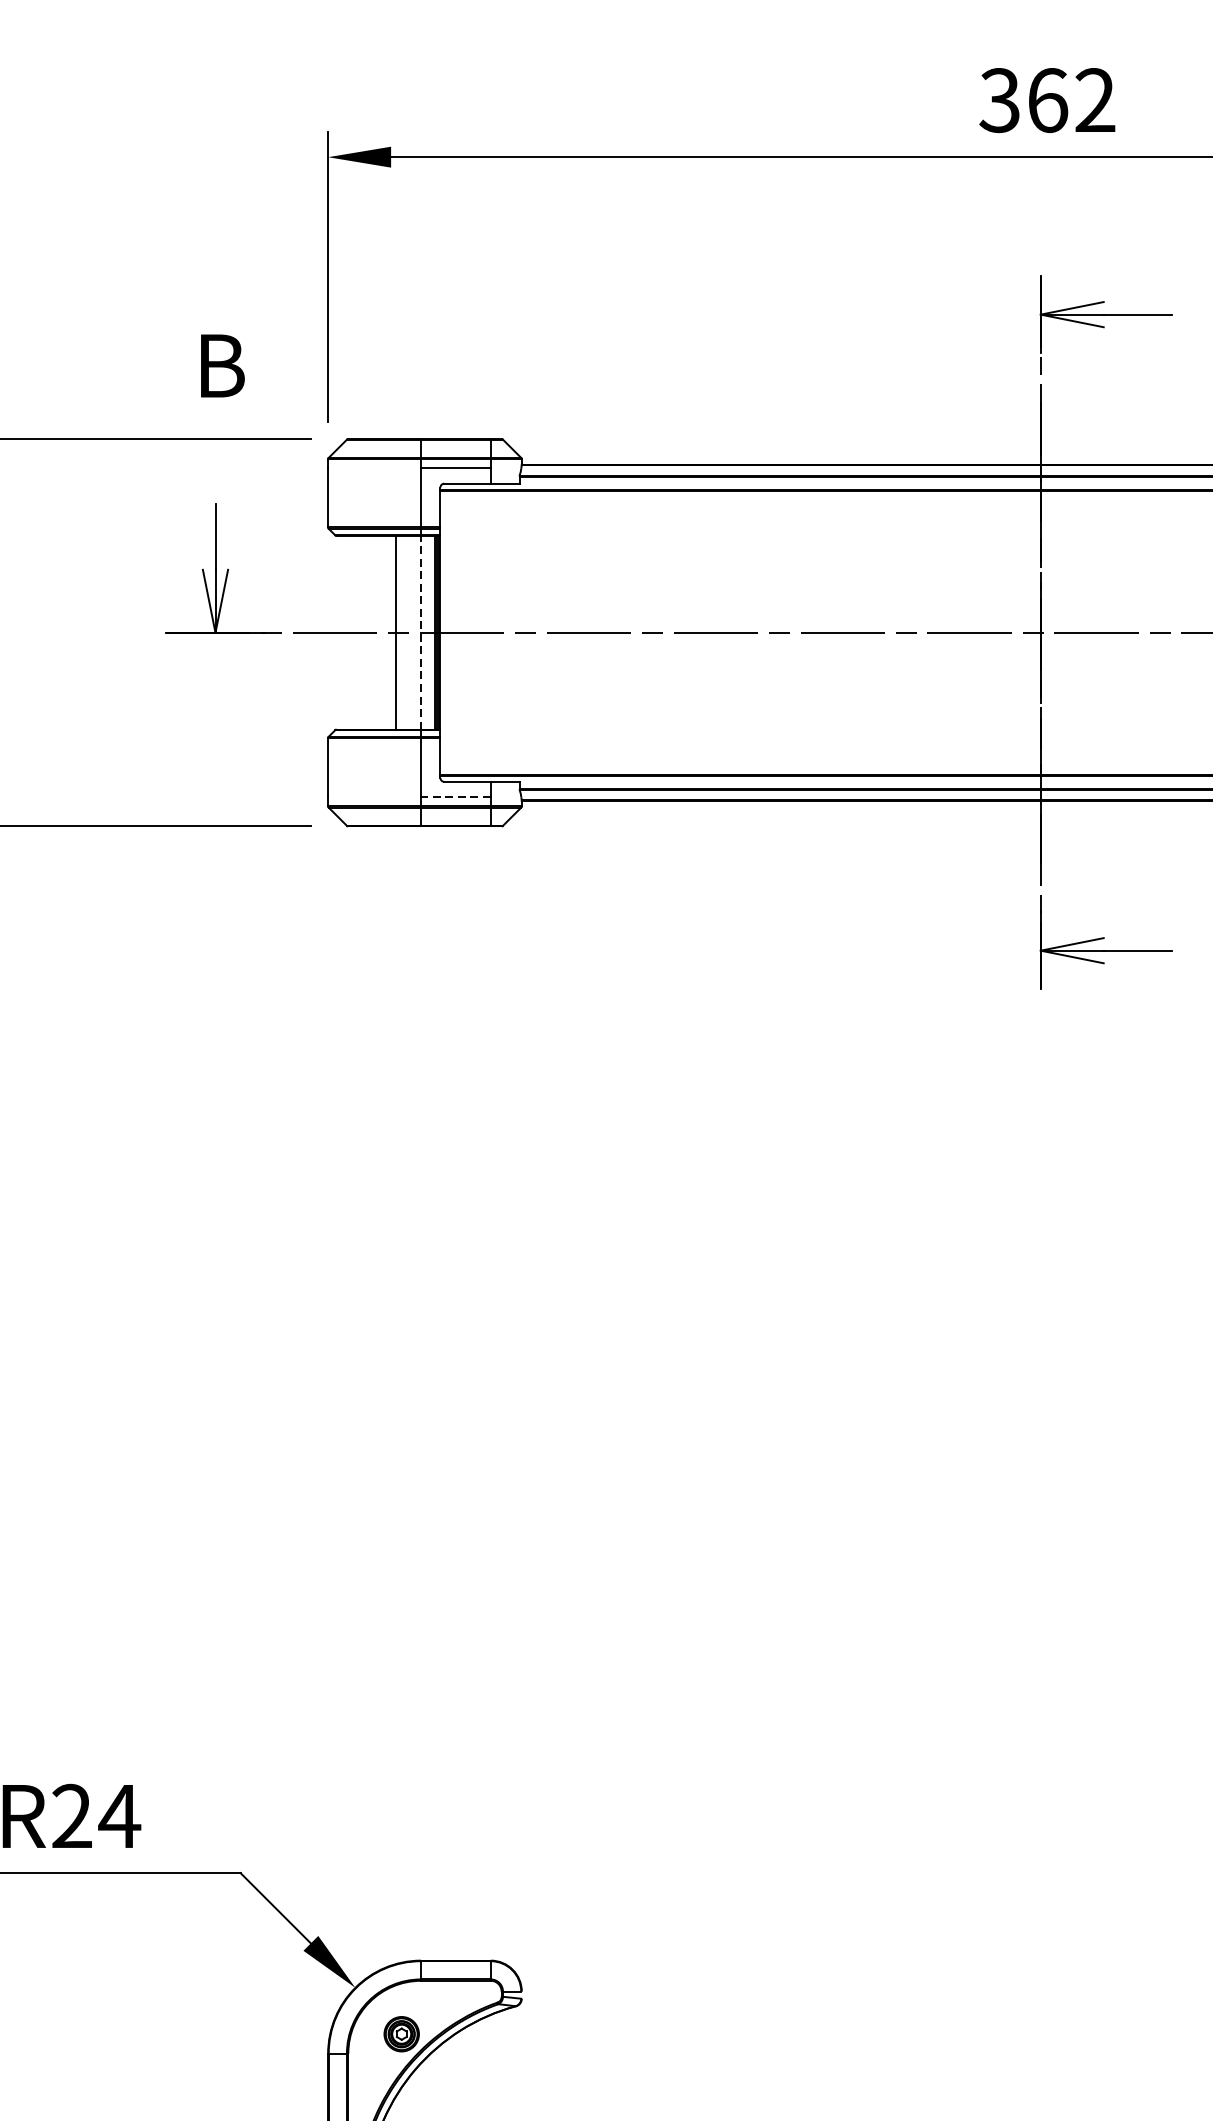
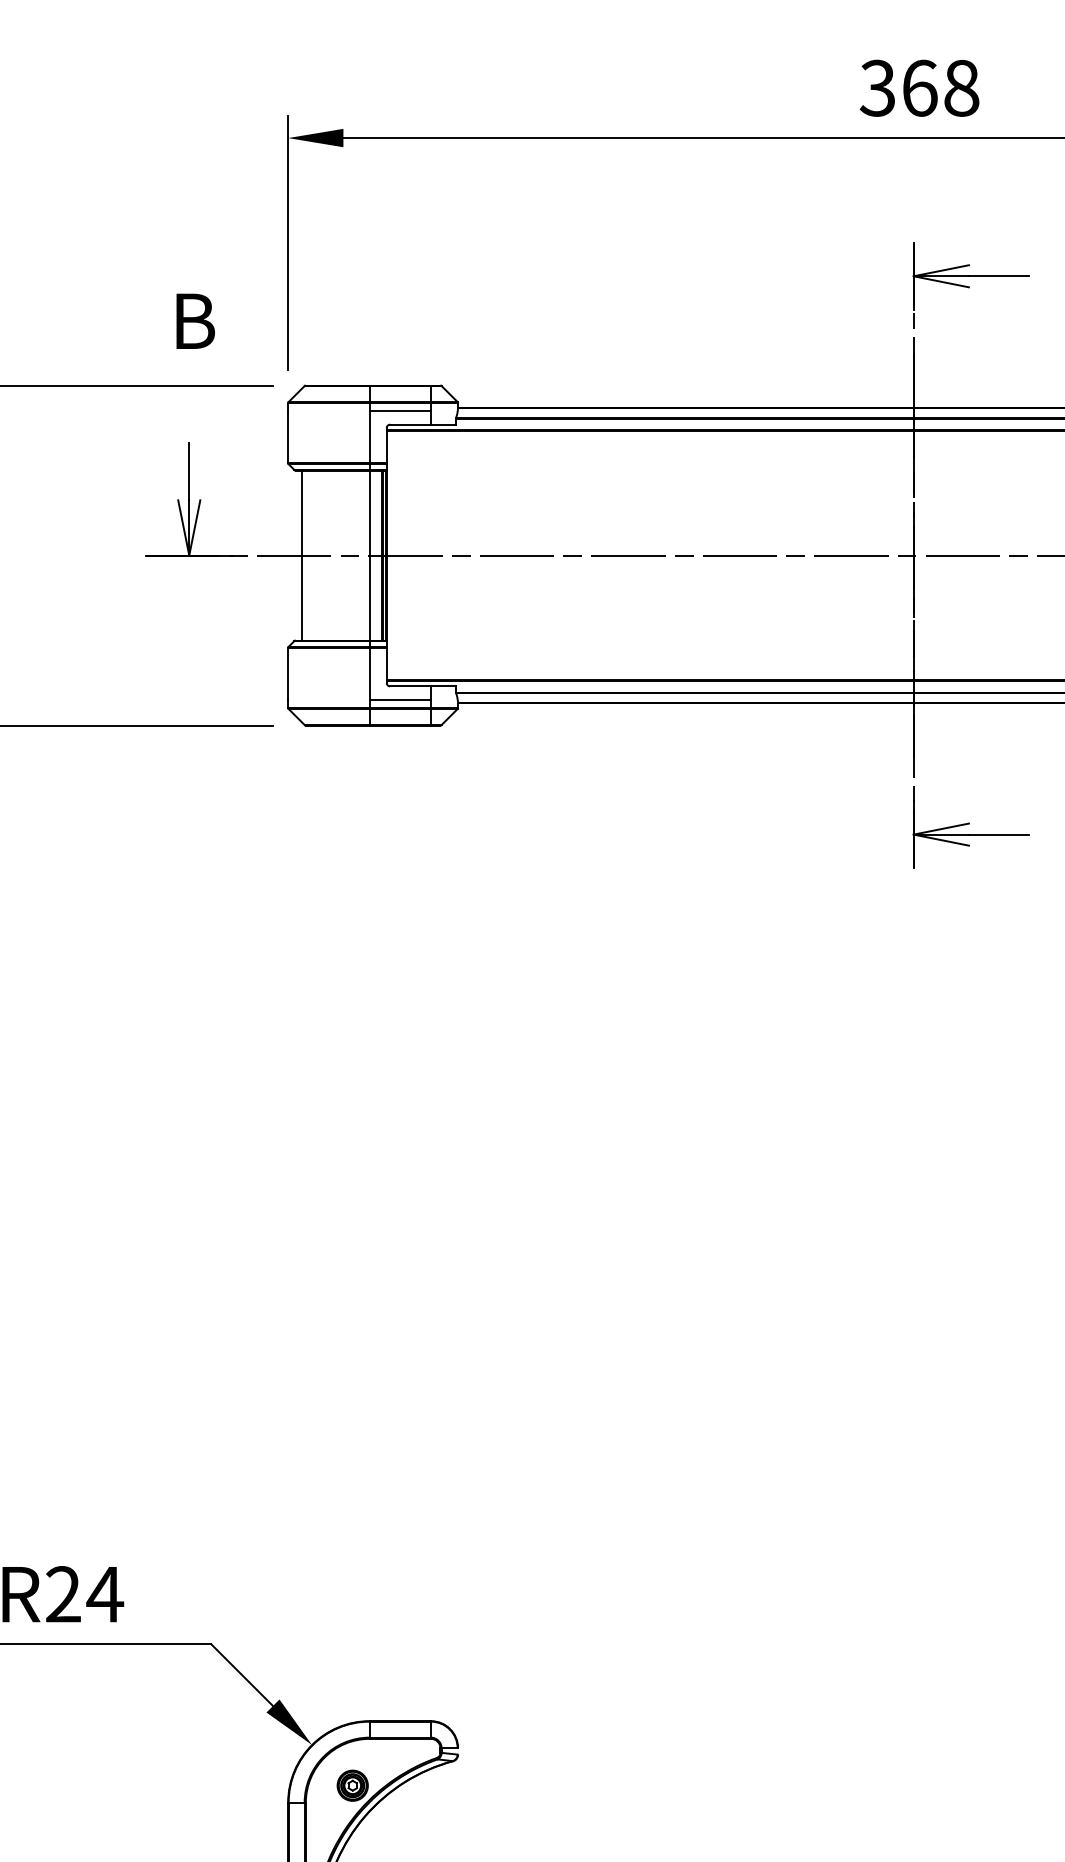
text: (1095, 99) -> (961, 87), 362 -> 368
line: (395, 632) -> (301, 555), moved
line: (420, 632) -> (369, 555), dashed -> solid
line: (456, 797) -> (400, 700), dashed -> solid

